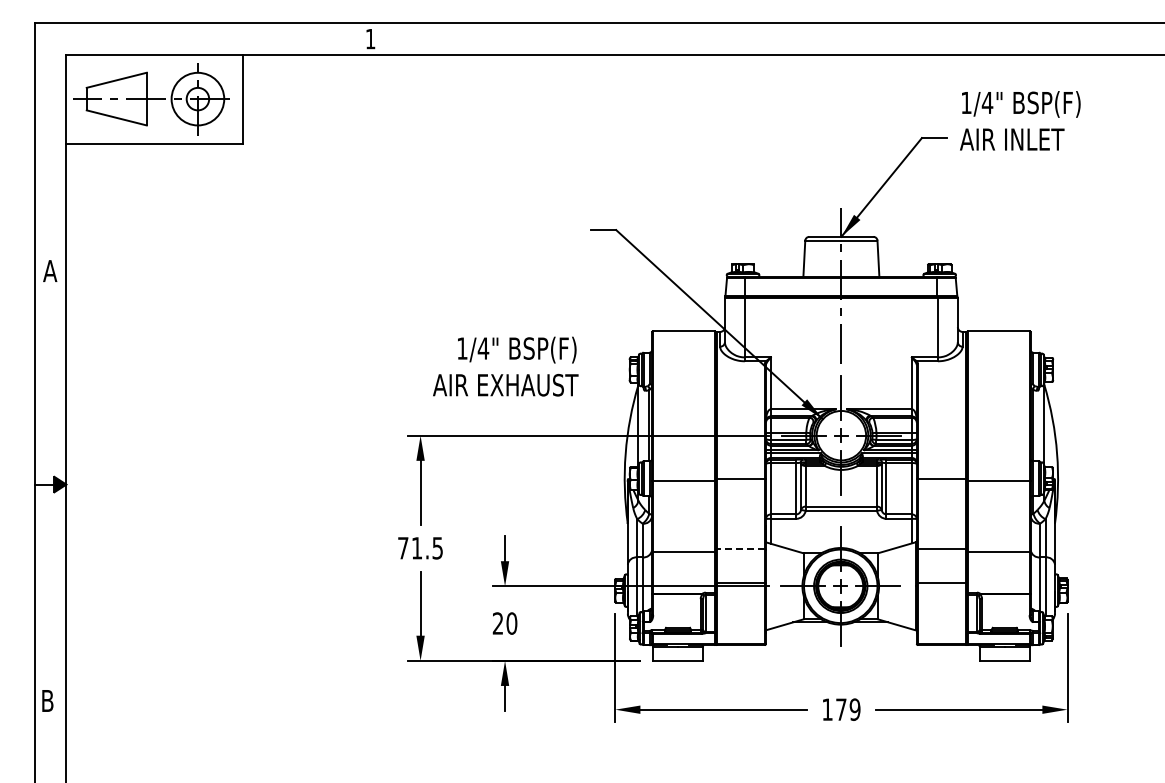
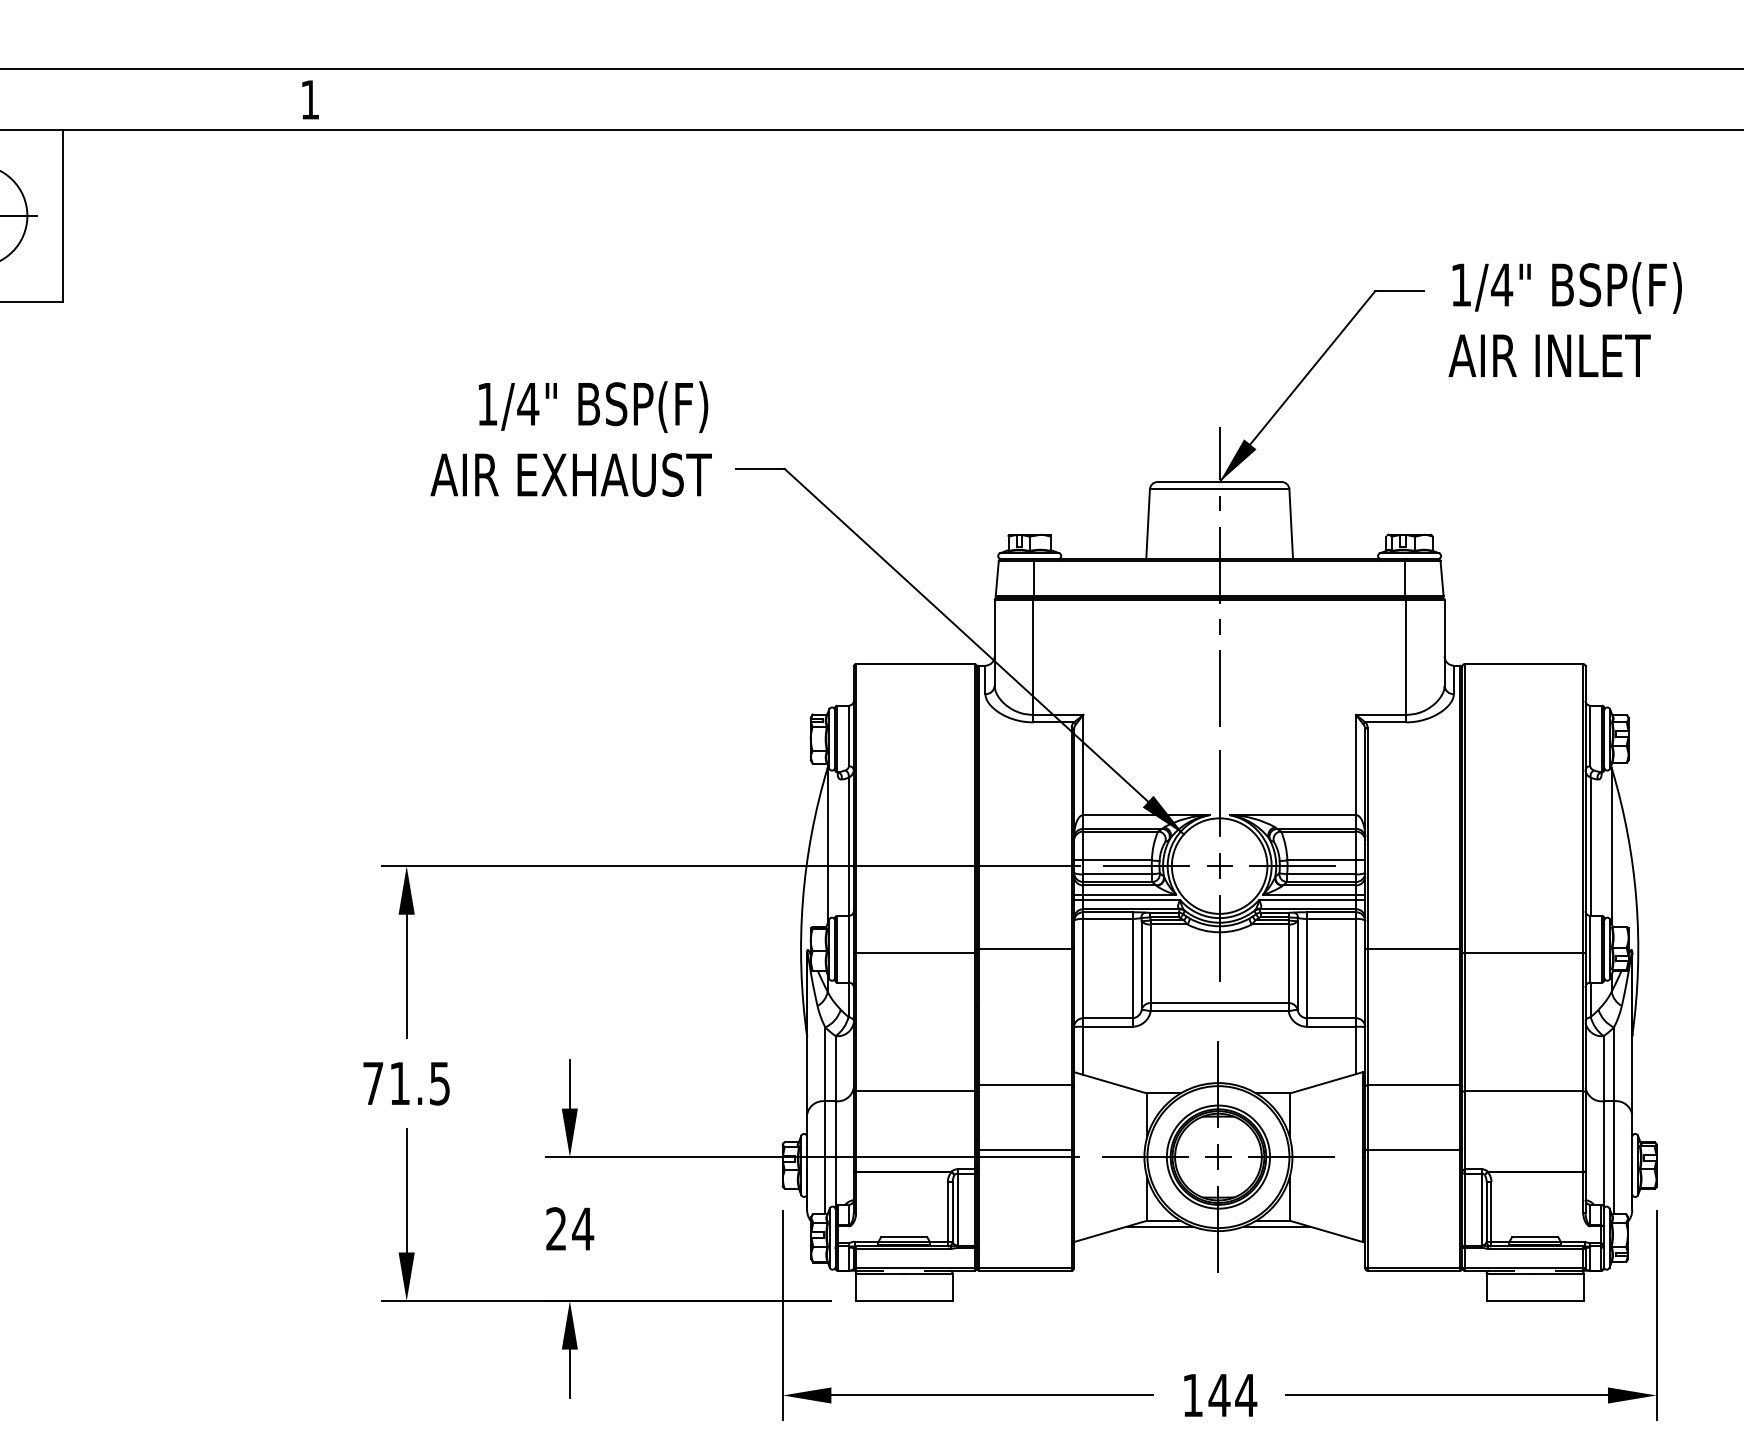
text: (1020, 120) -> (1565, 319), moved
text: (505, 366) -> (570, 438), moved
line: (740, 549) -> (1024, 1085), dashed -> solid
text: (511, 623) -> (582, 1228), 20 -> 24
text: (847, 709) -> (1231, 1395), 179 -> 144

